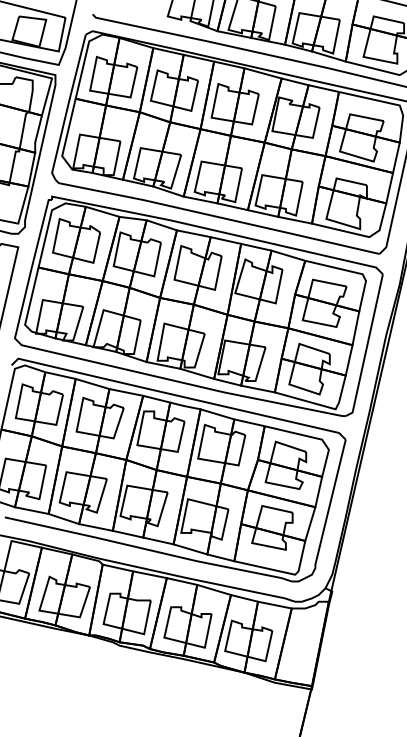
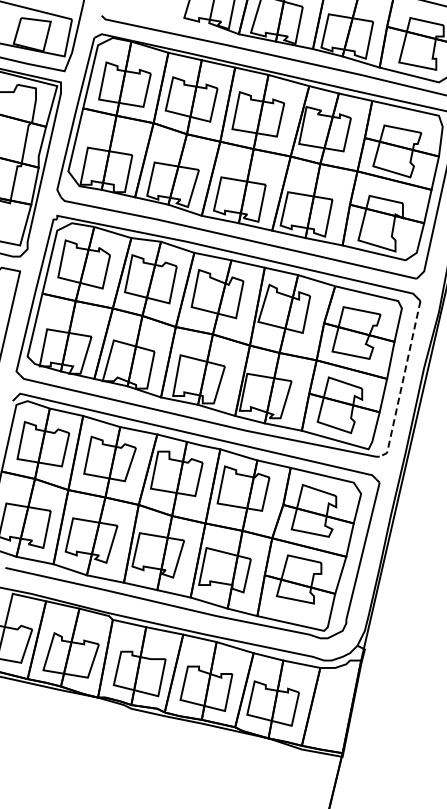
line: (366, 347) -> (402, 381), solid -> dashed

